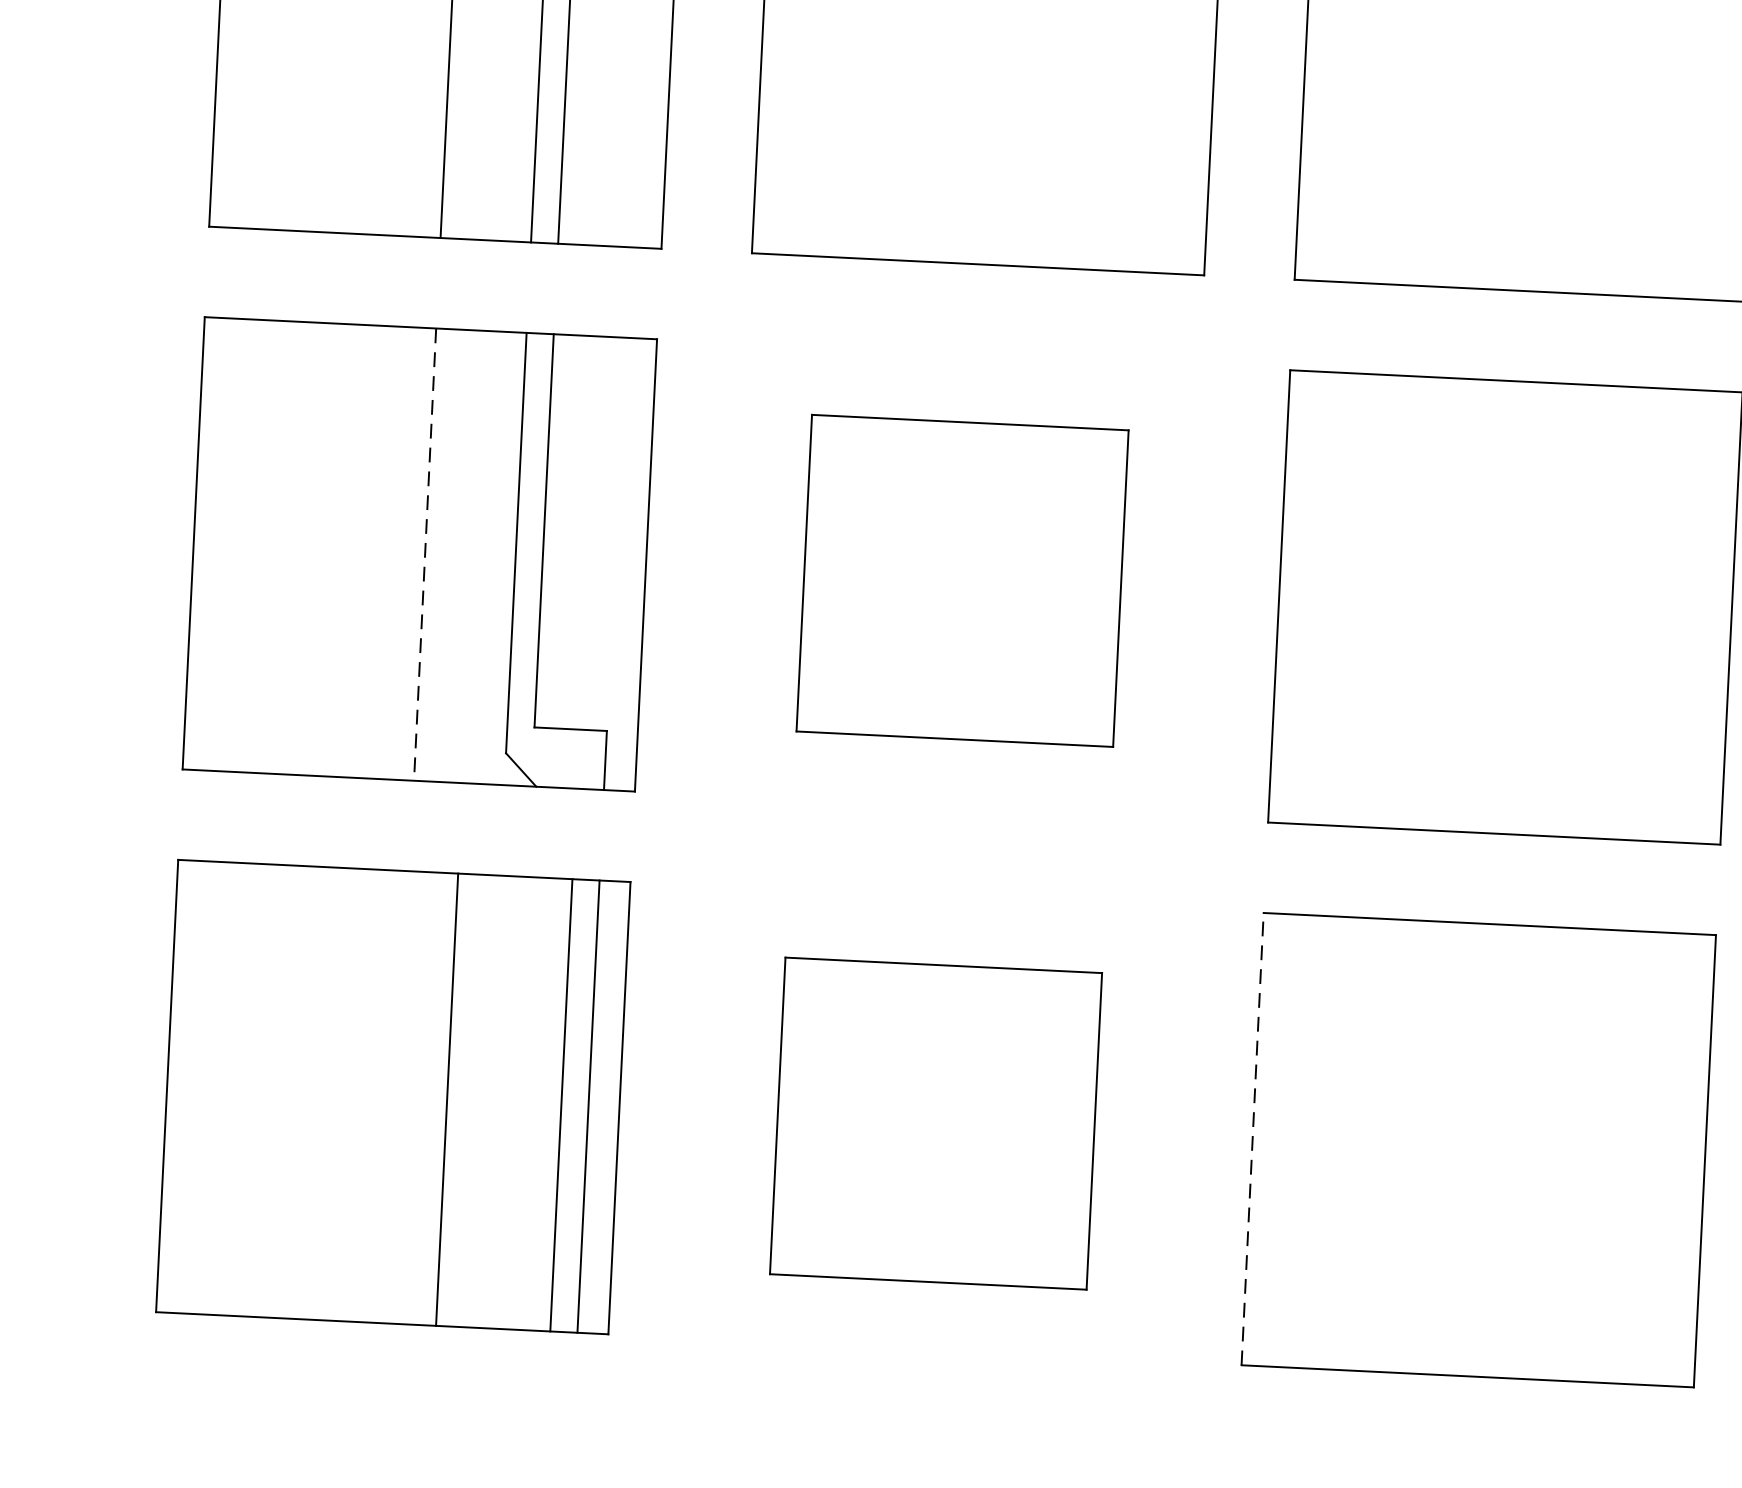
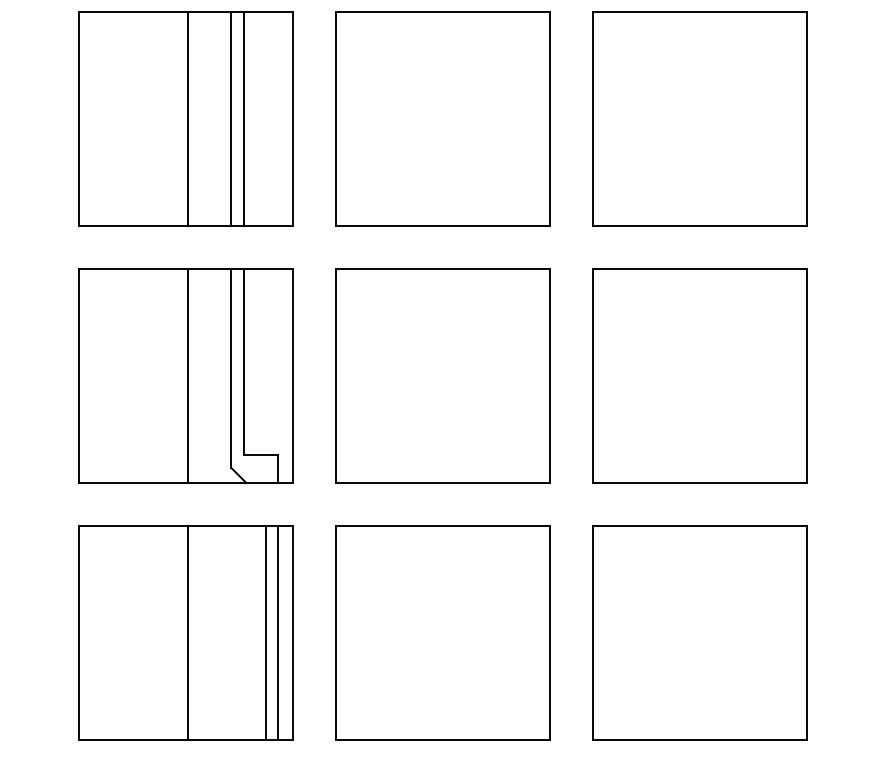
line: (425, 555) -> (188, 376), dashed -> solid
part: (961, 579) -> (442, 375), size x1.43
line: (447, 1098) -> (188, 632), moved
part: (935, 1122) -> (442, 632), size x1.43
line: (1251, 1138) -> (592, 632), dashed -> solid

